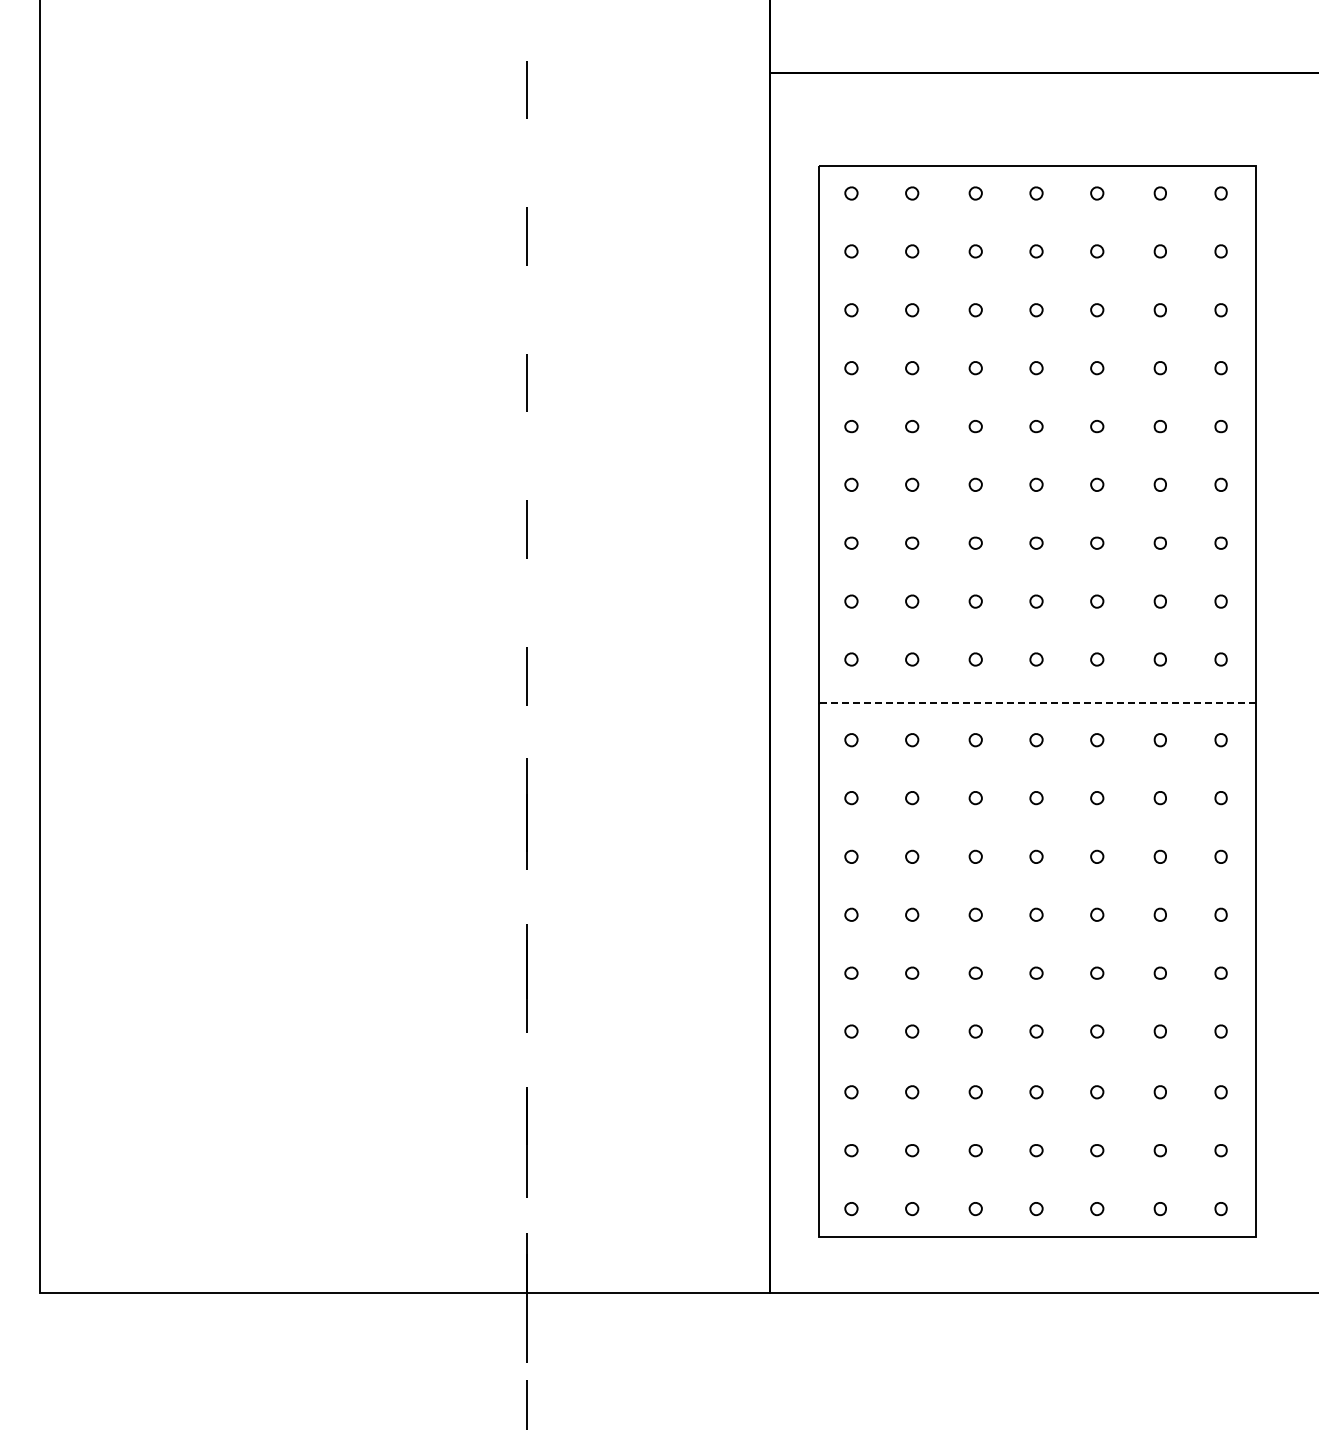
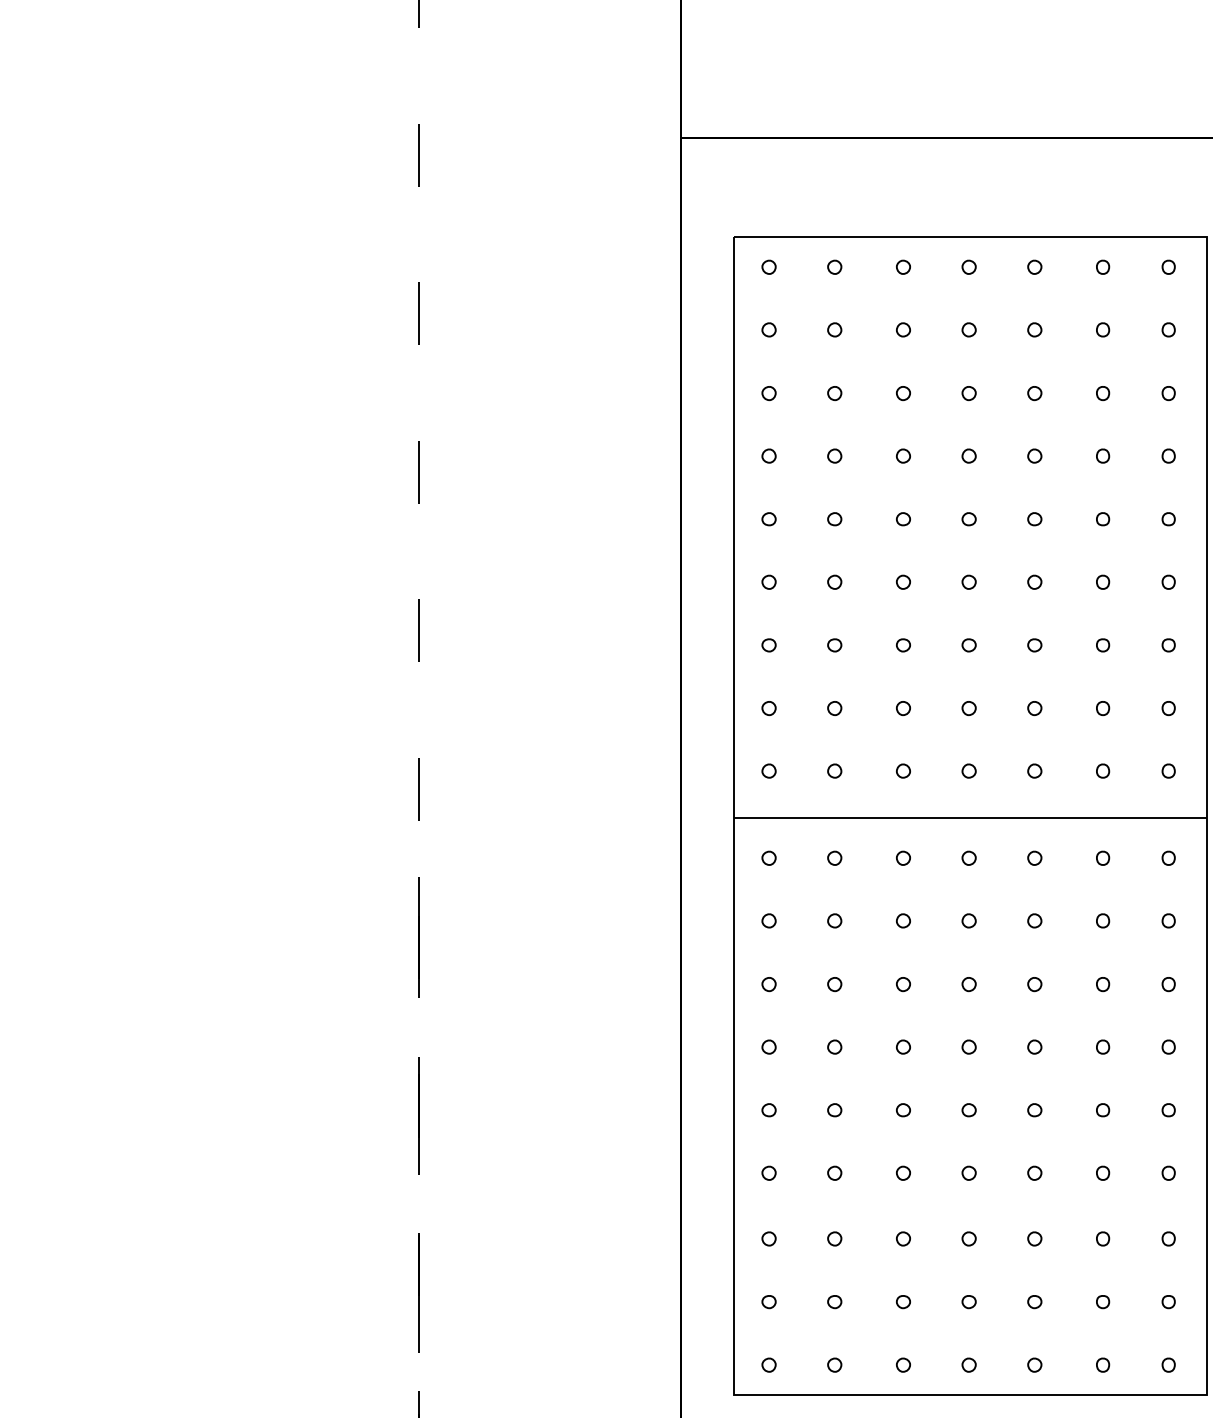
line: (1036, 702) -> (969, 817), dashed -> solid

